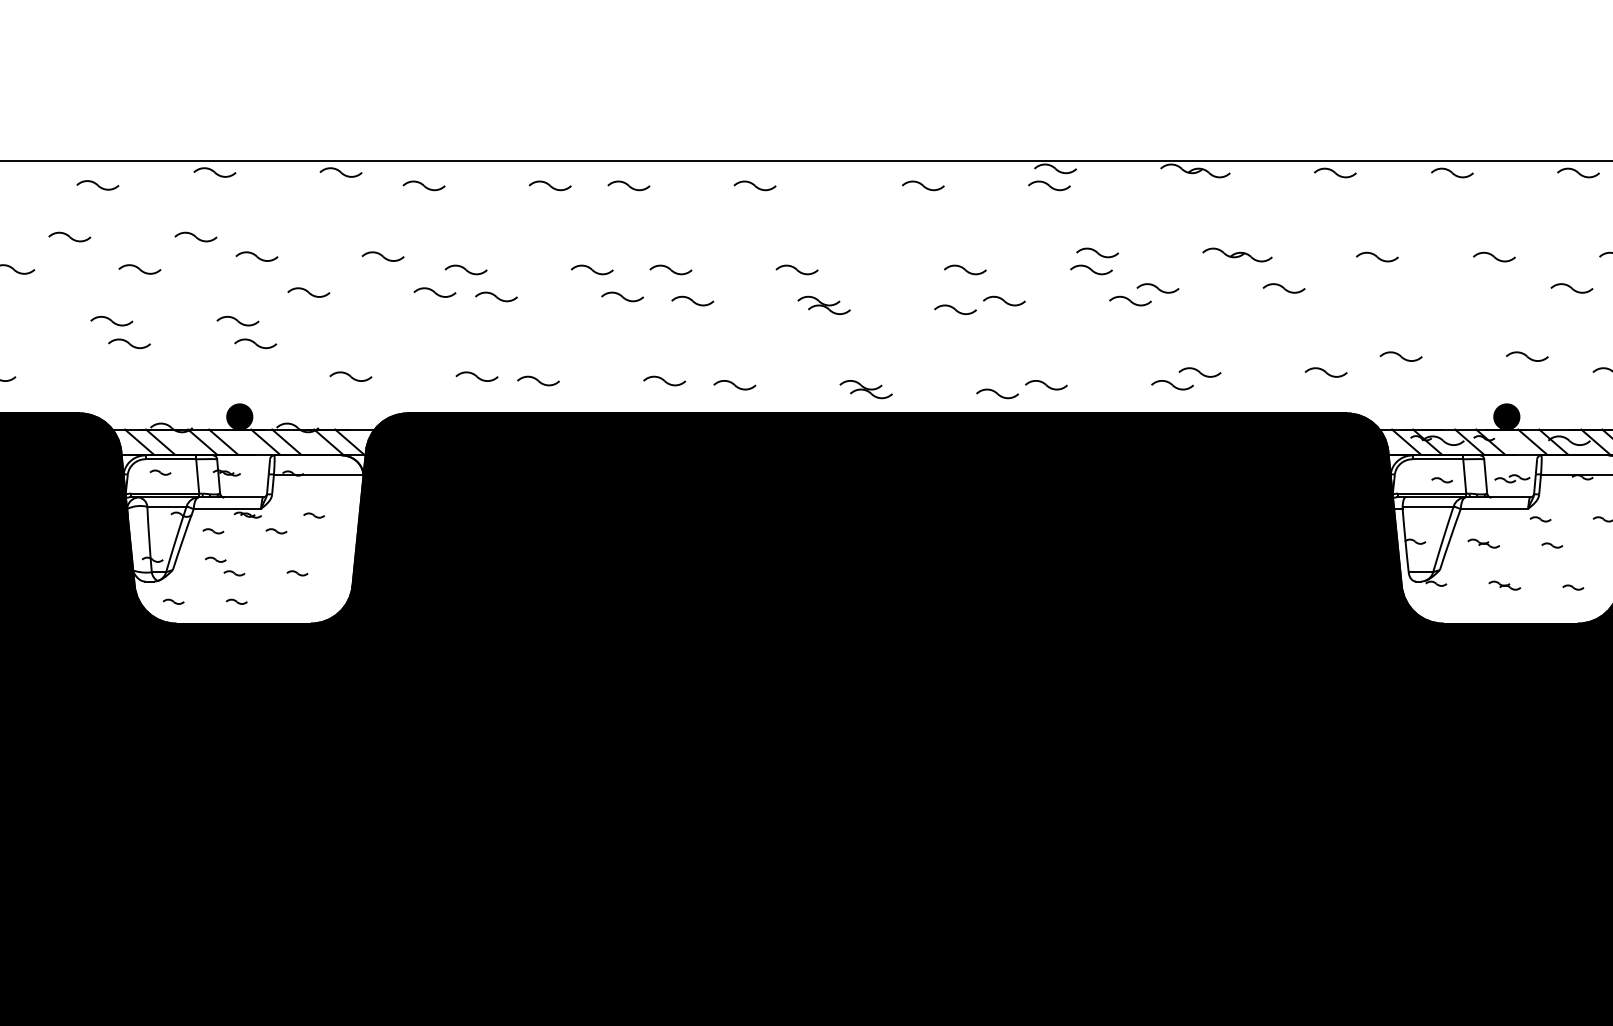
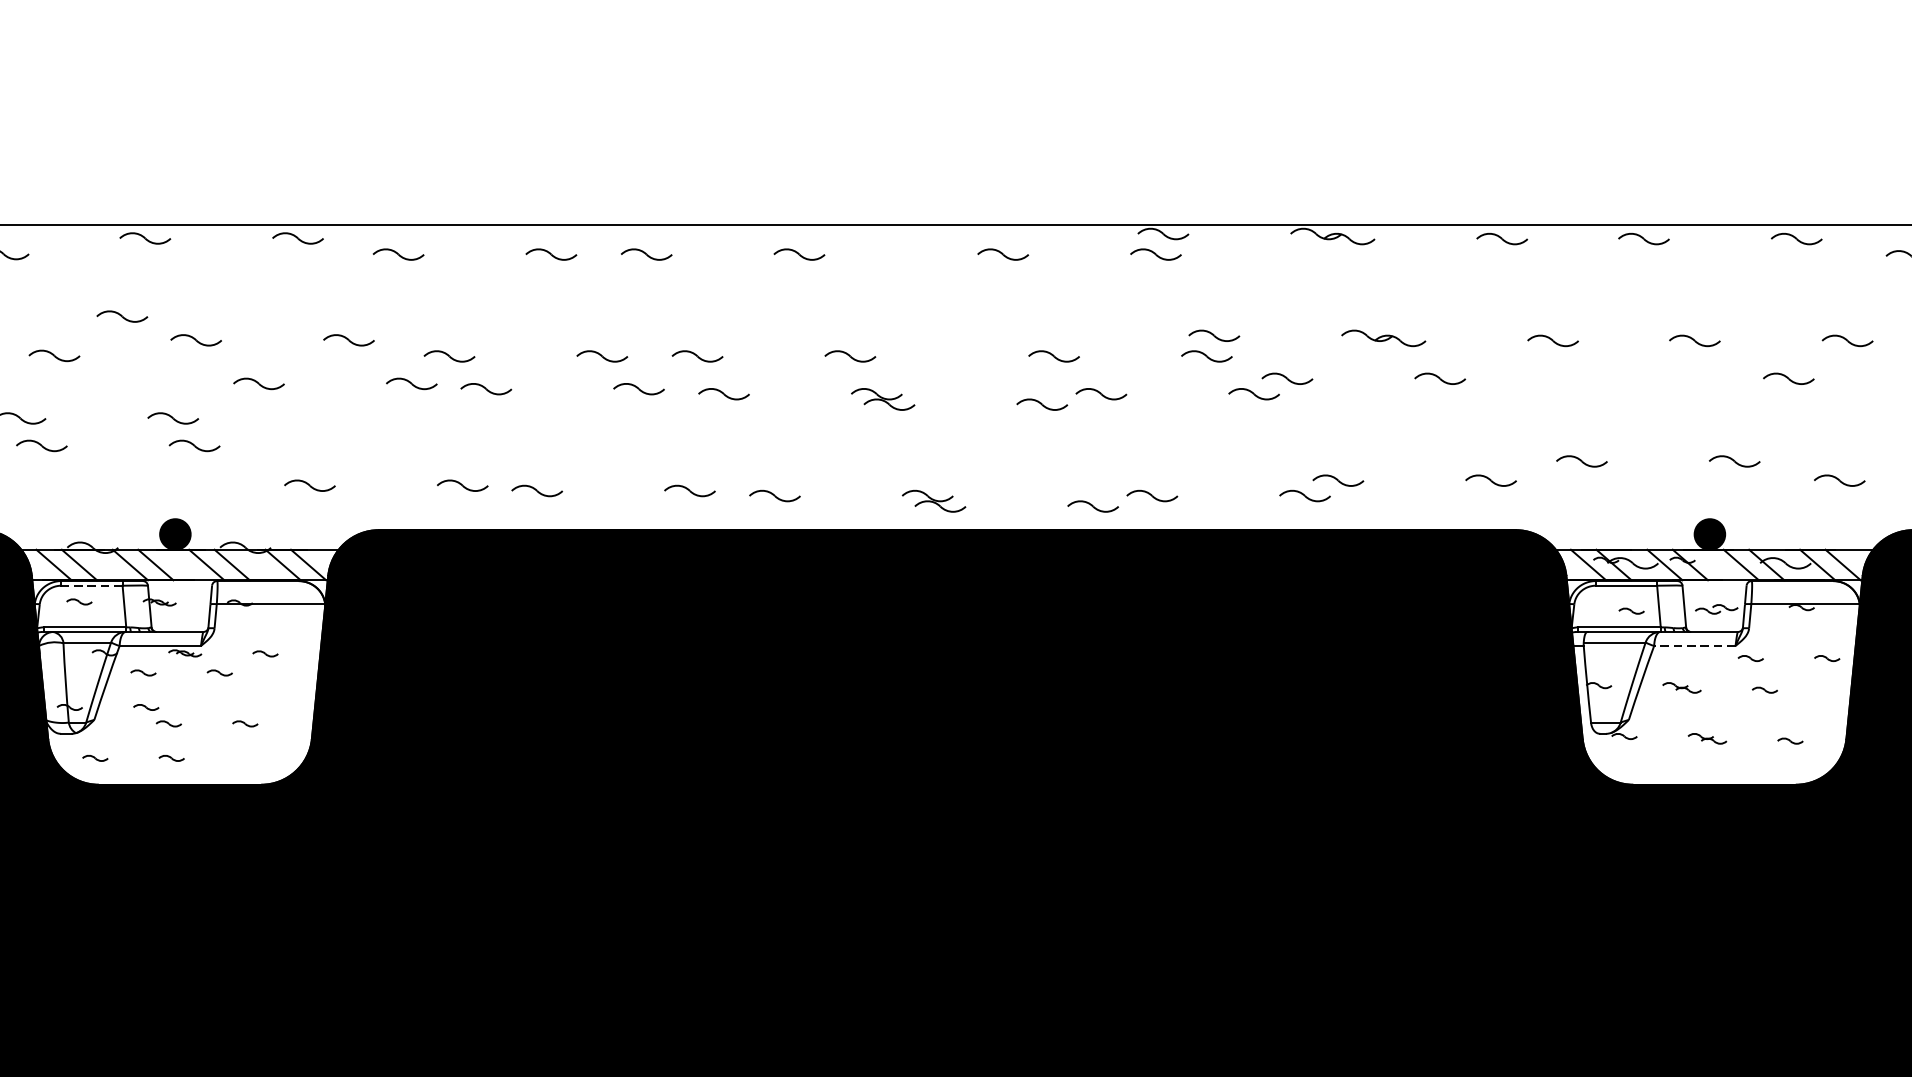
line: (170, 459) -> (91, 586), solid -> dashed
line: (1494, 508) -> (1694, 645), solid -> dashed

